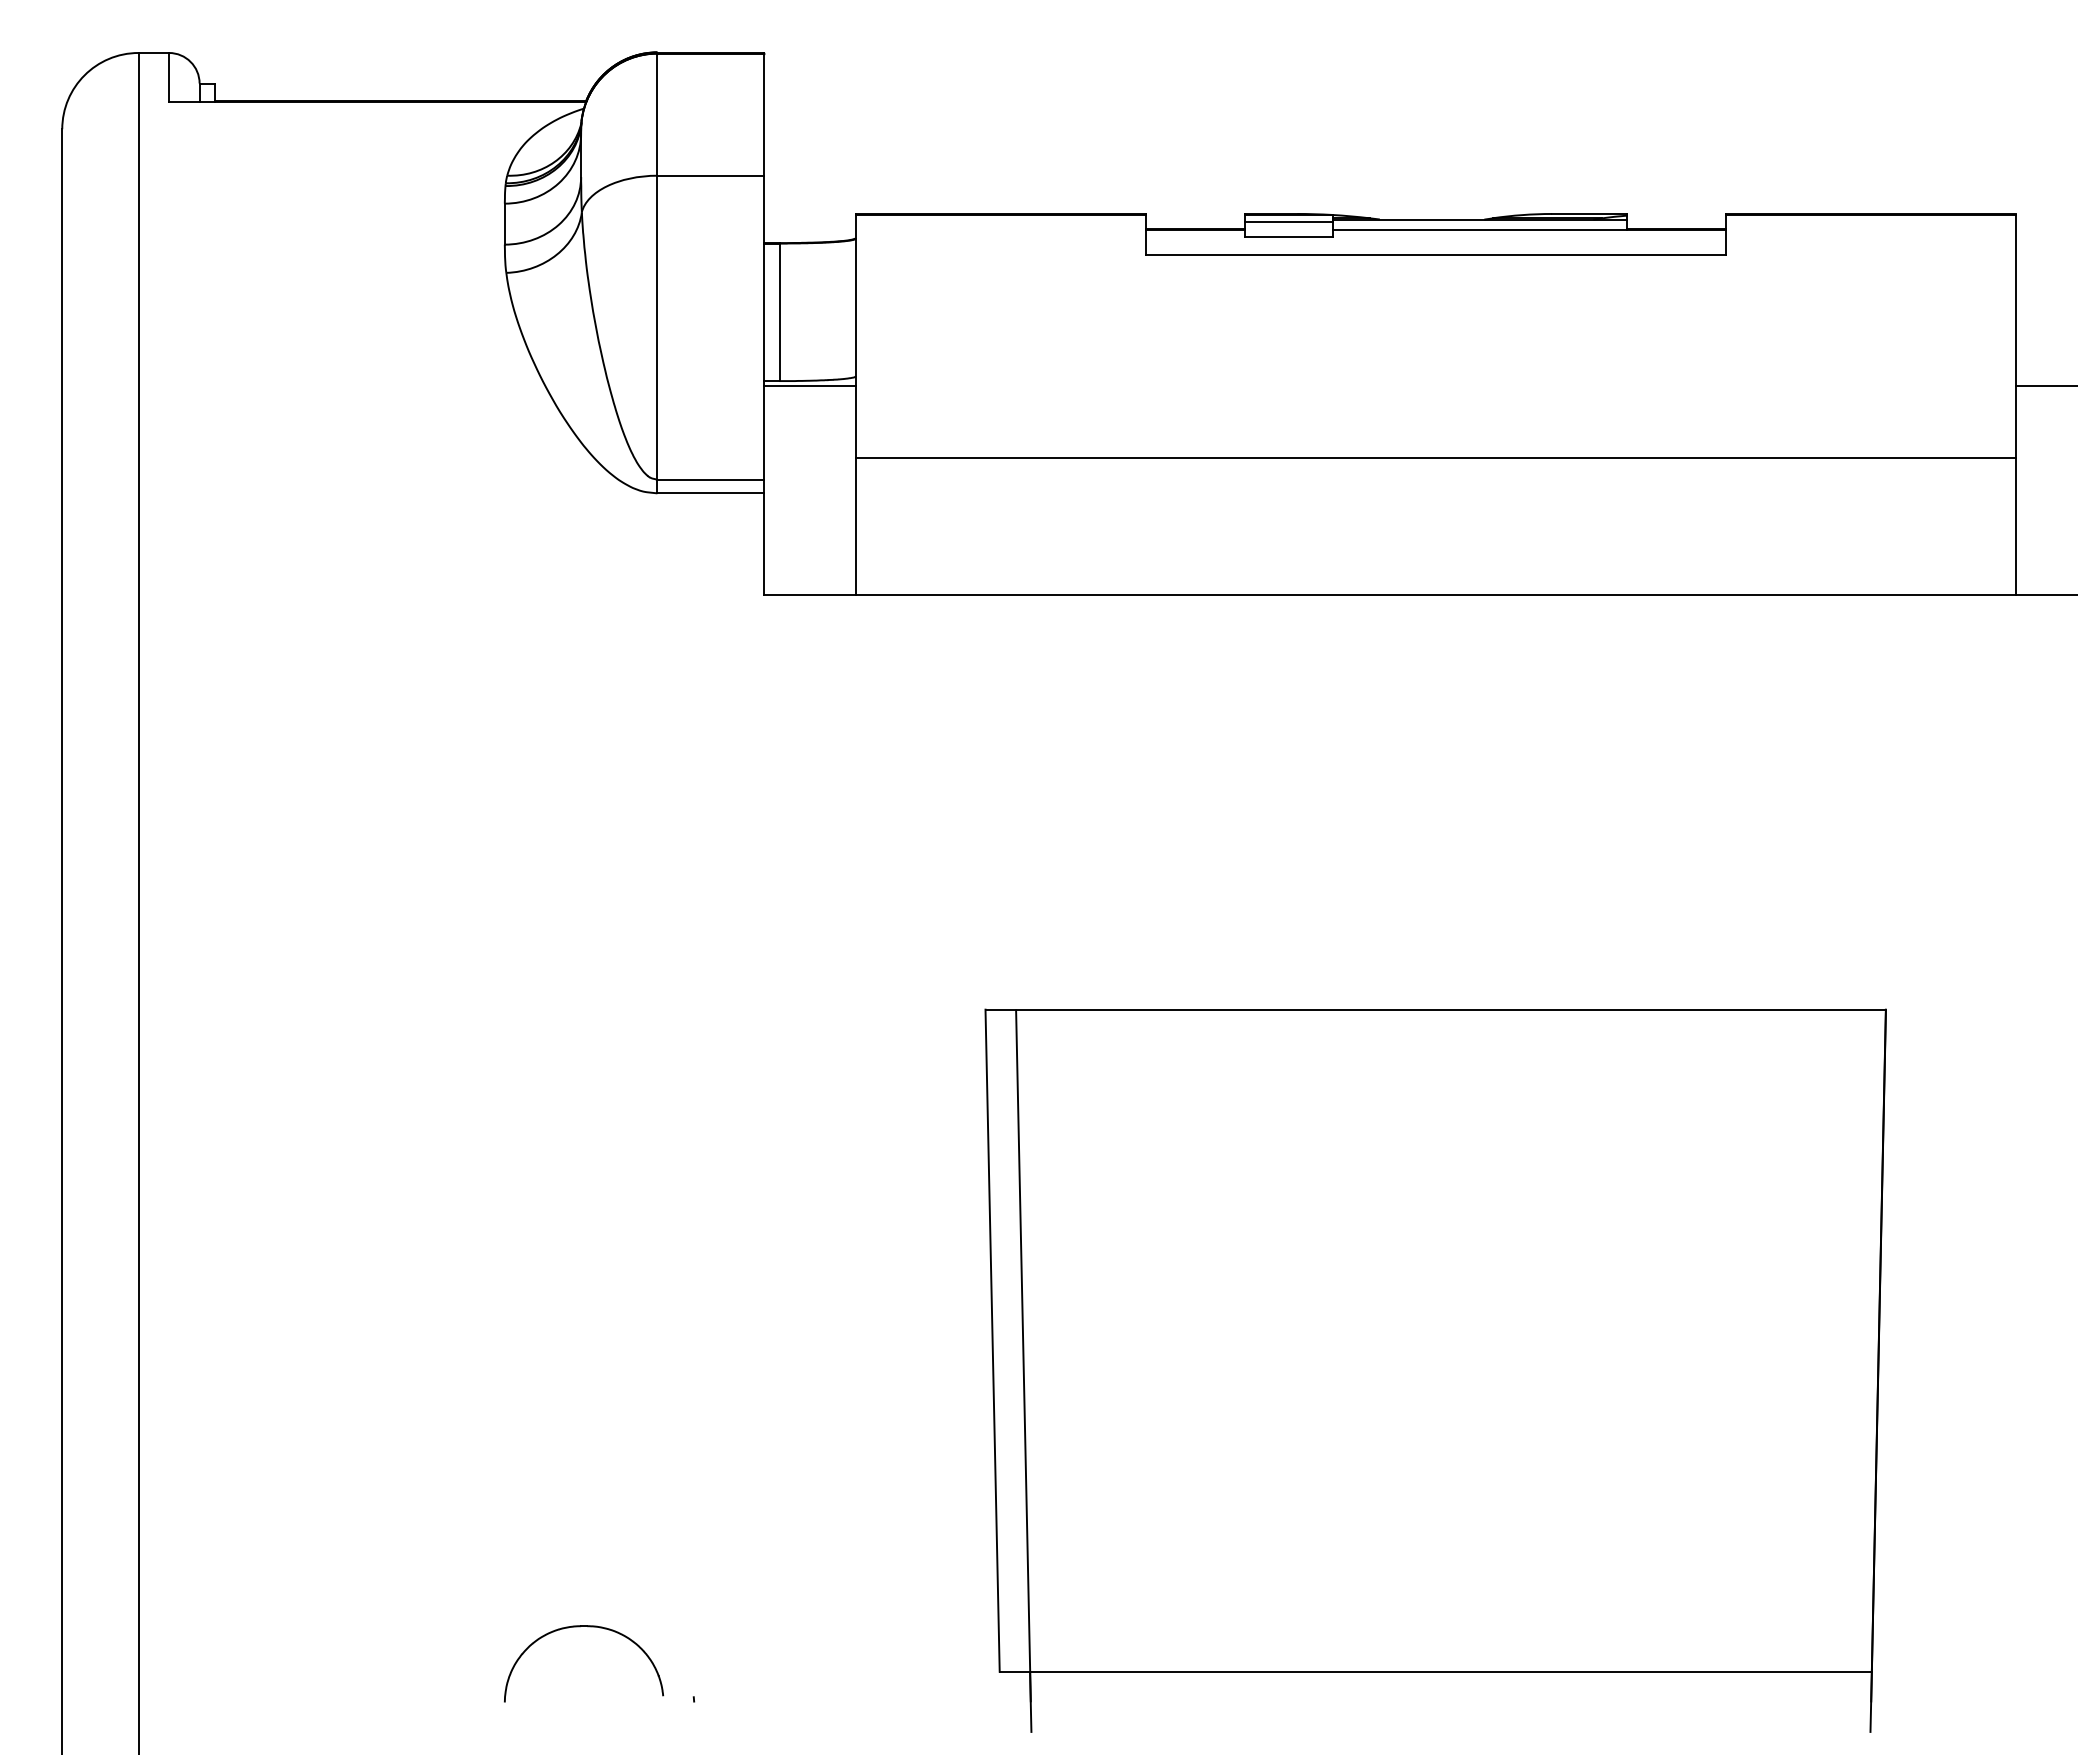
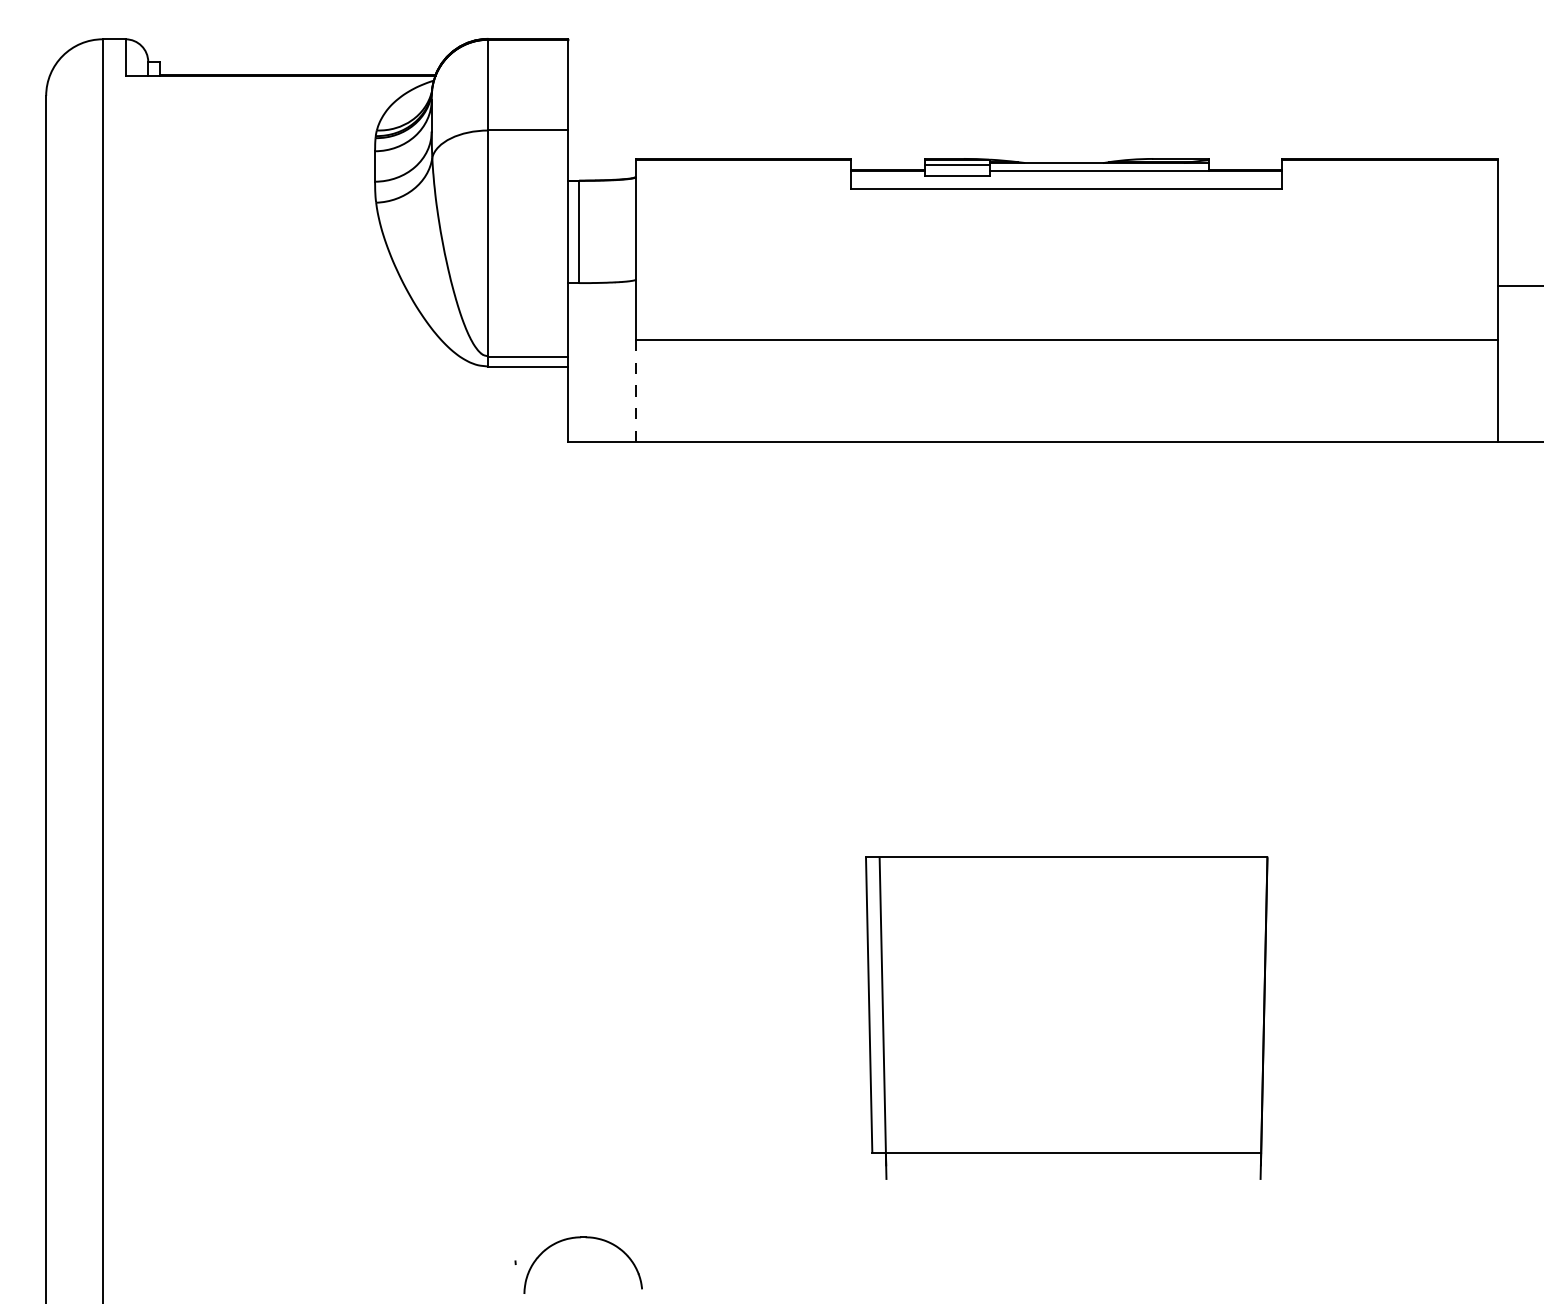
line: (809, 385) -> (601, 286), removed
line: (855, 526) -> (635, 391), solid -> dashed
part: (1435, 1370) -> (1066, 1018), size x0.6
part: (580, 1627) -> (580, 1238), moved

